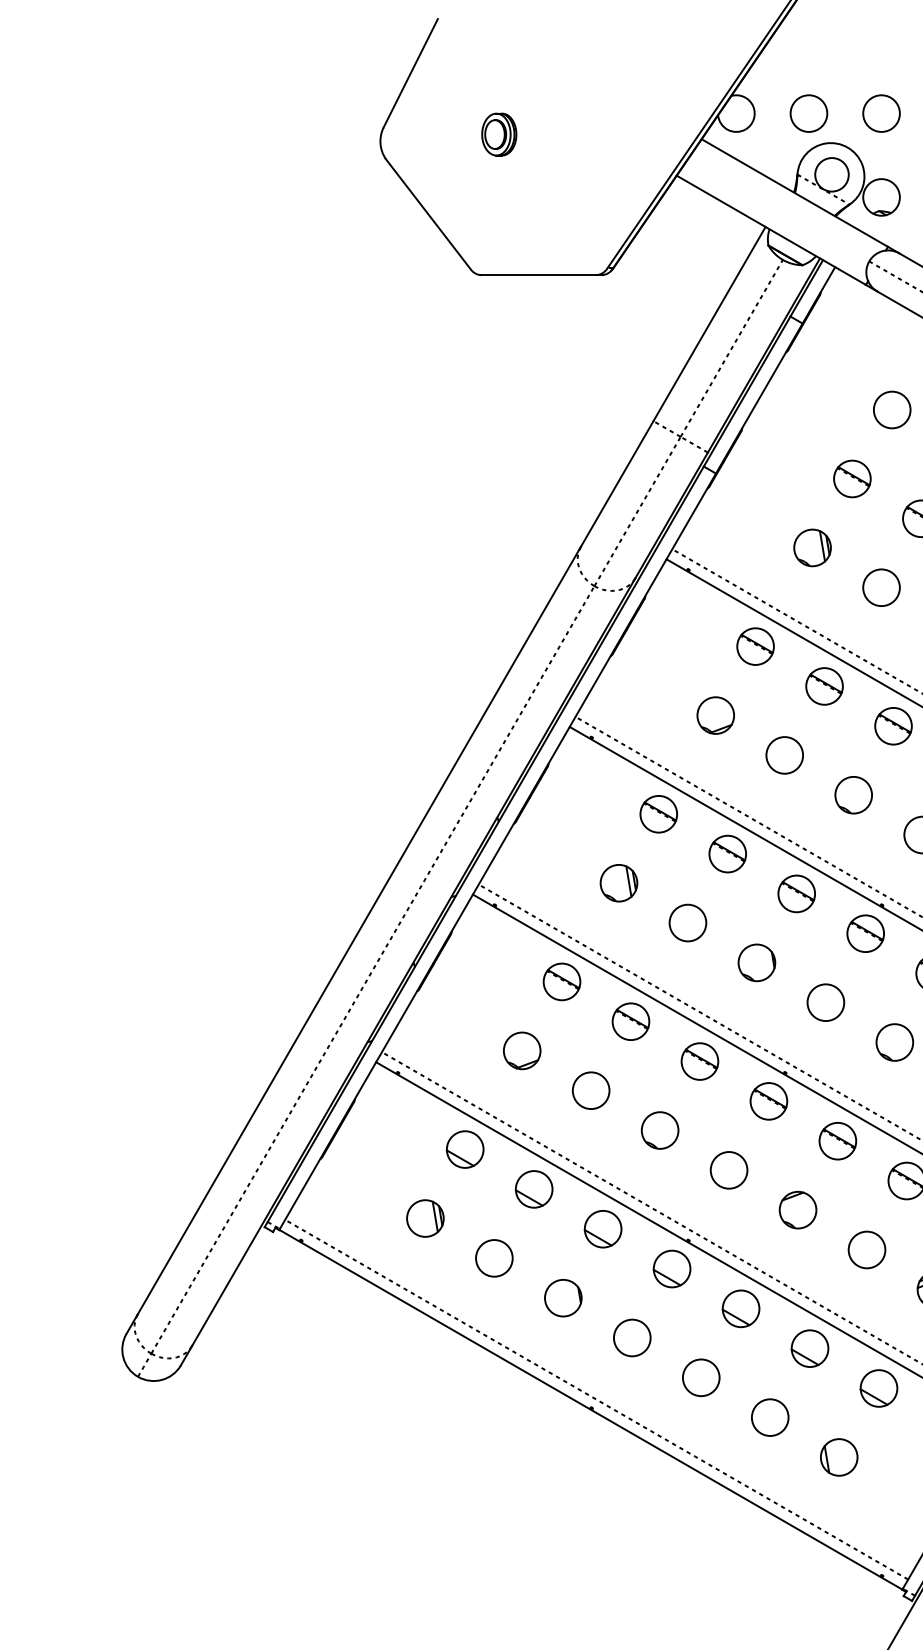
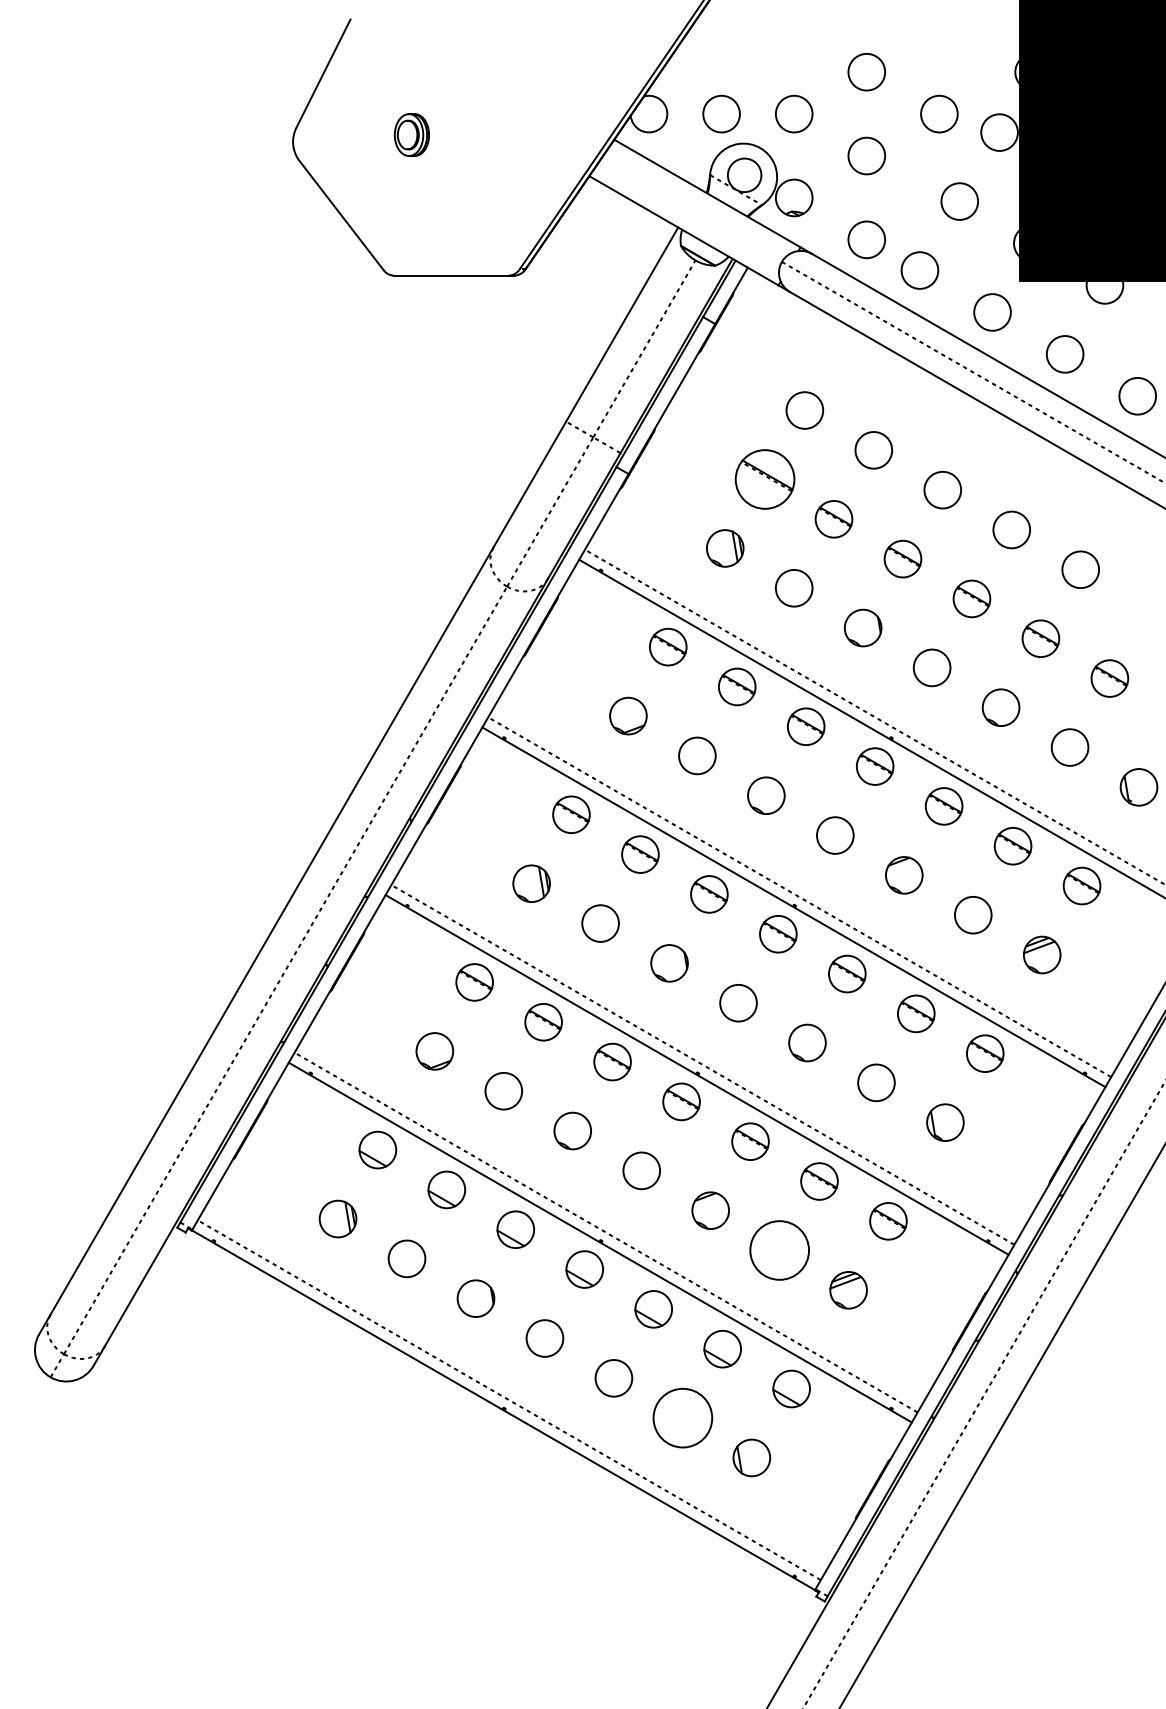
part: (851, 478) -> (764, 479), size x1.6
circle: (866, 1249) -> (779, 1250), size x1.6
circle: (769, 1416) -> (682, 1417), size x1.6

